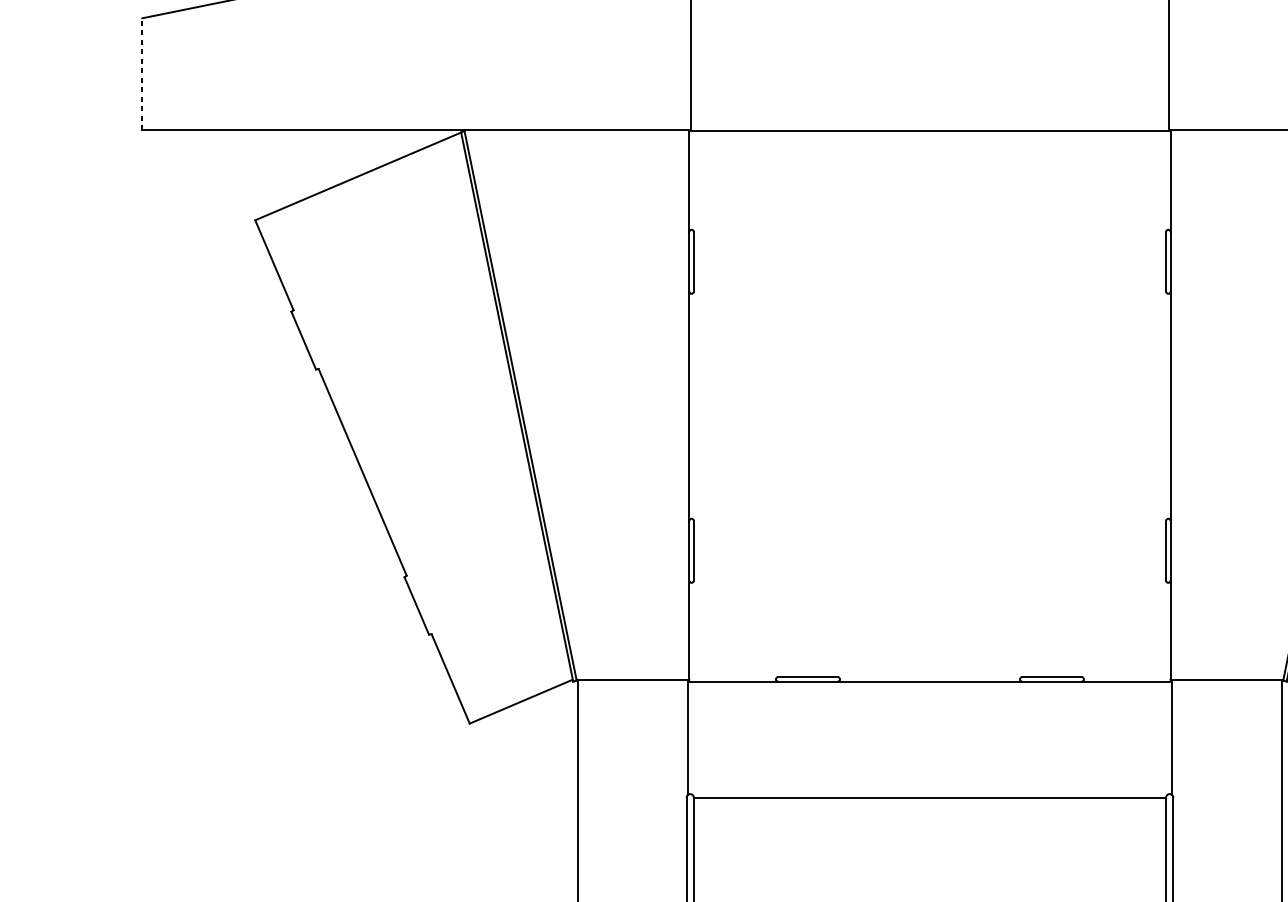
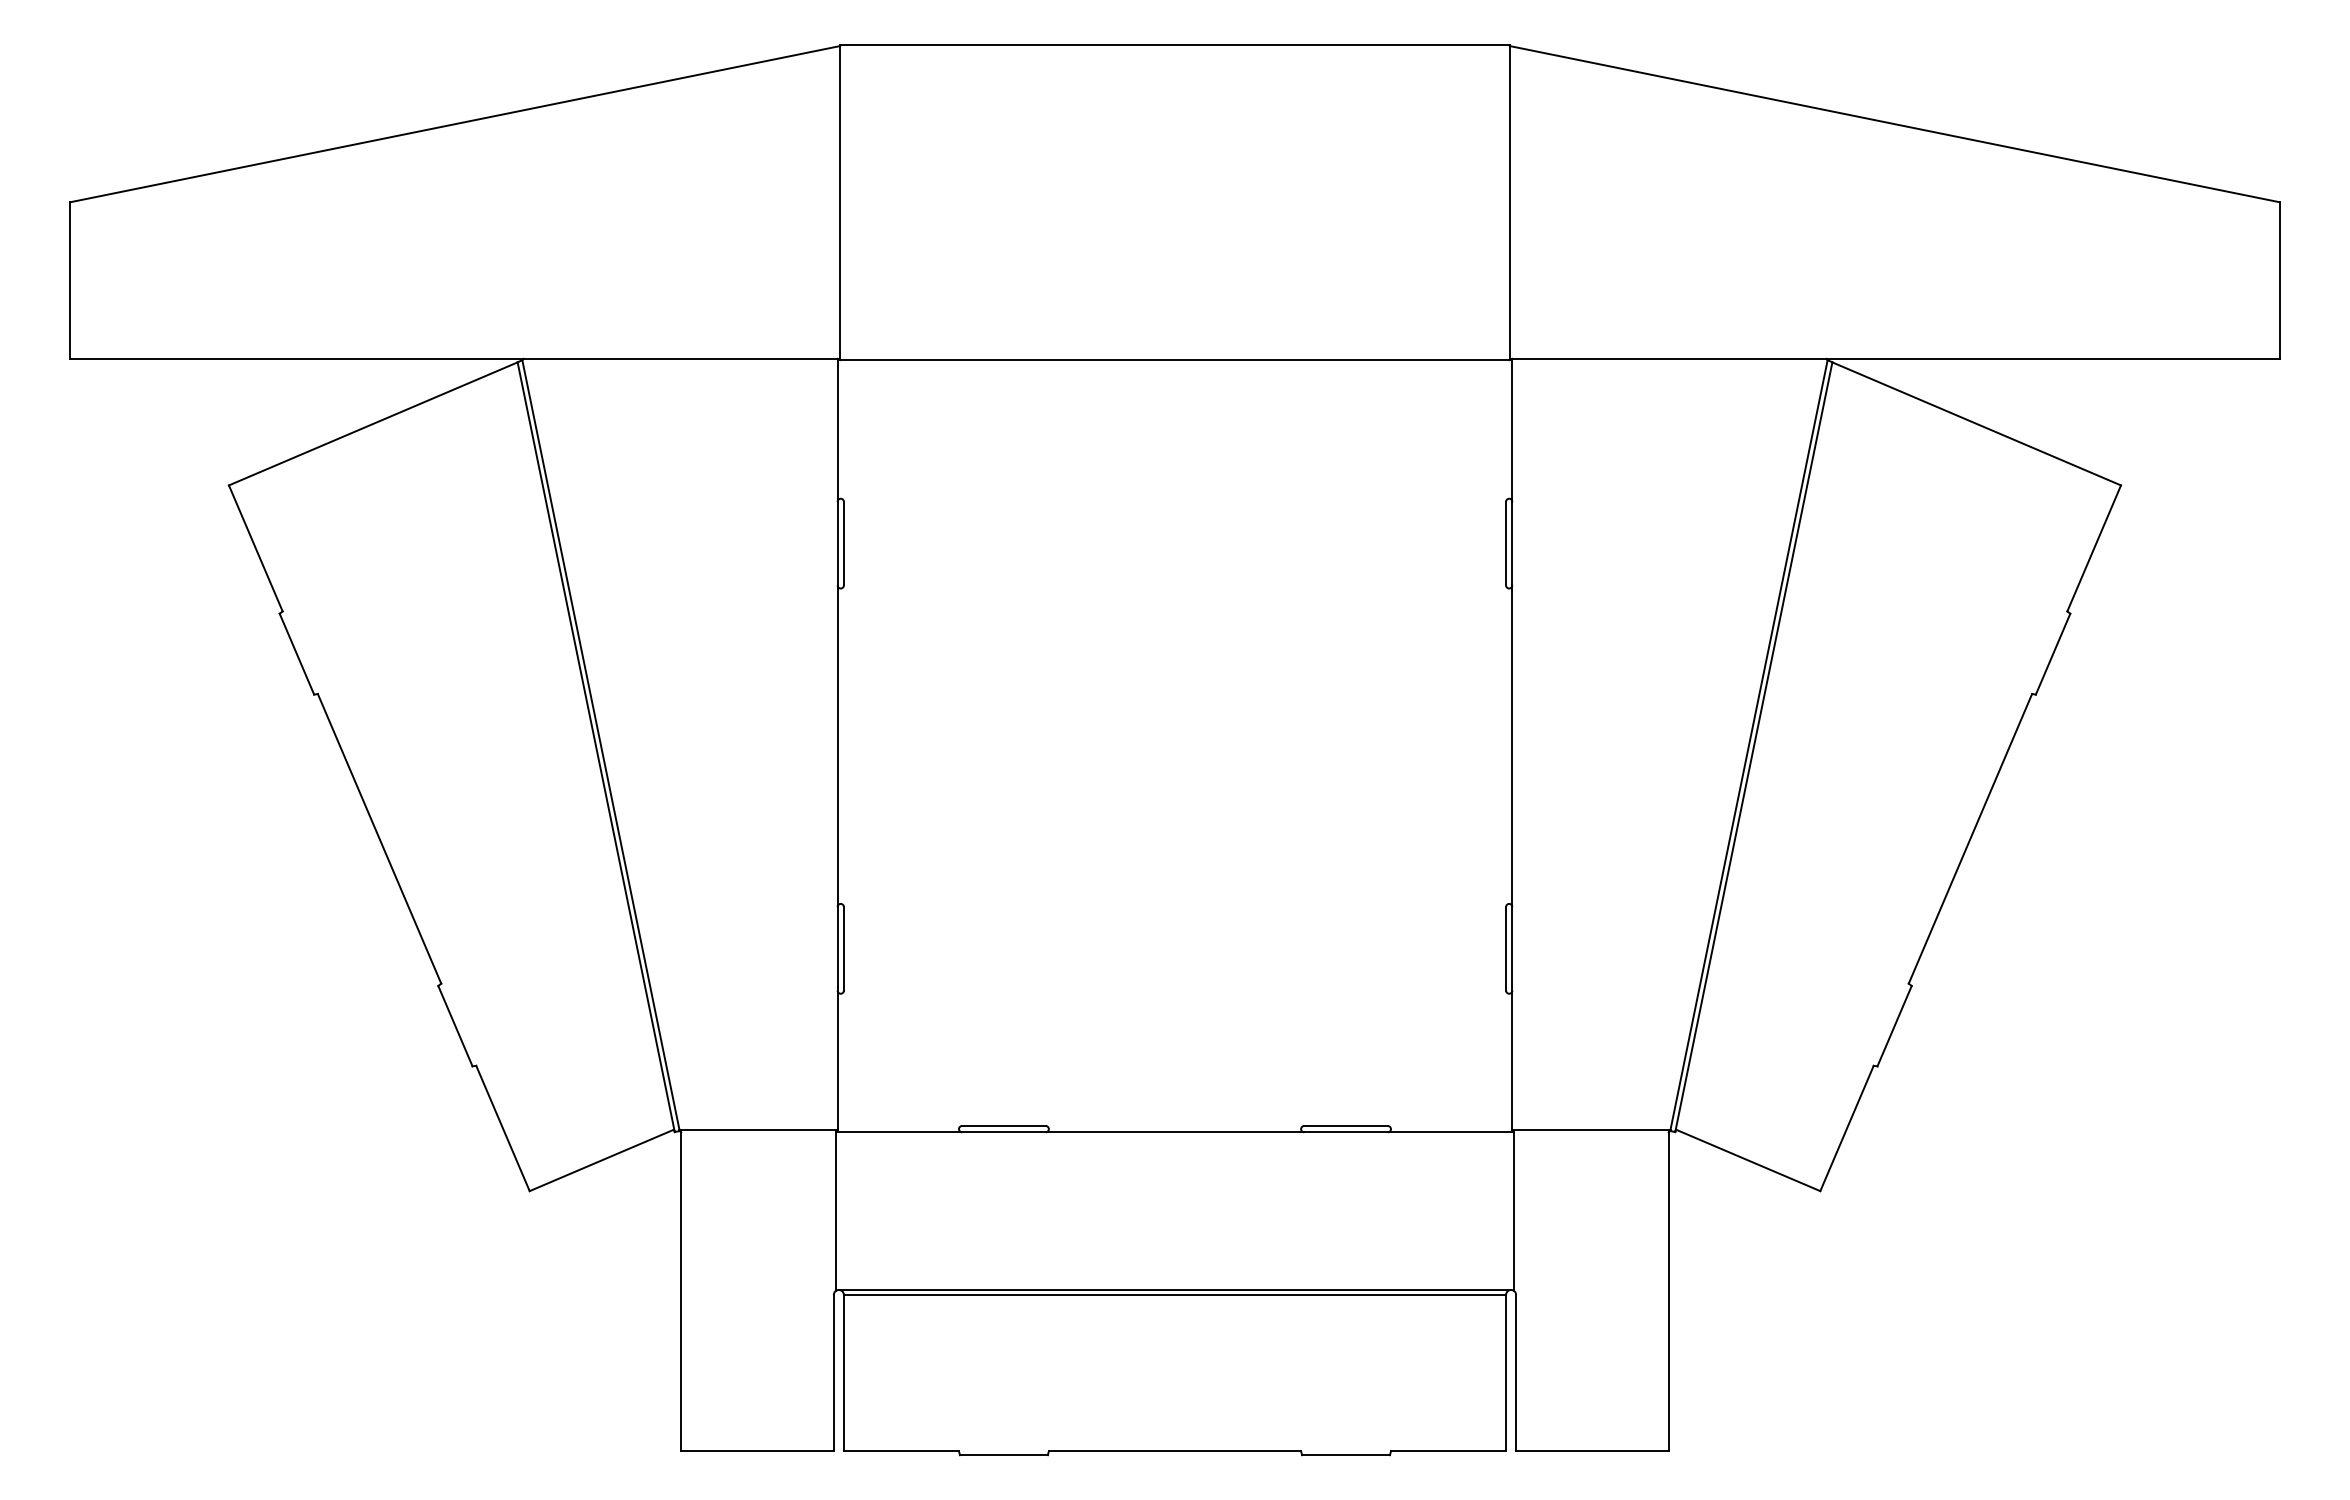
line: (142, 74) -> (70, 280), dashed -> solid
line: (929, 793) -> (1174, 1289), added

